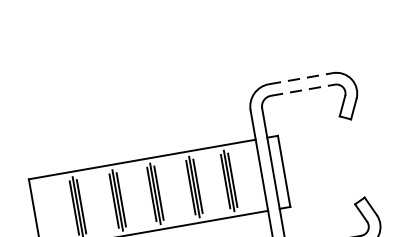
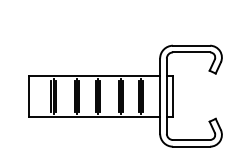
line: (300, 78) -> (191, 45), dashed -> solid
line: (302, 90) -> (191, 52), dashed -> solid

